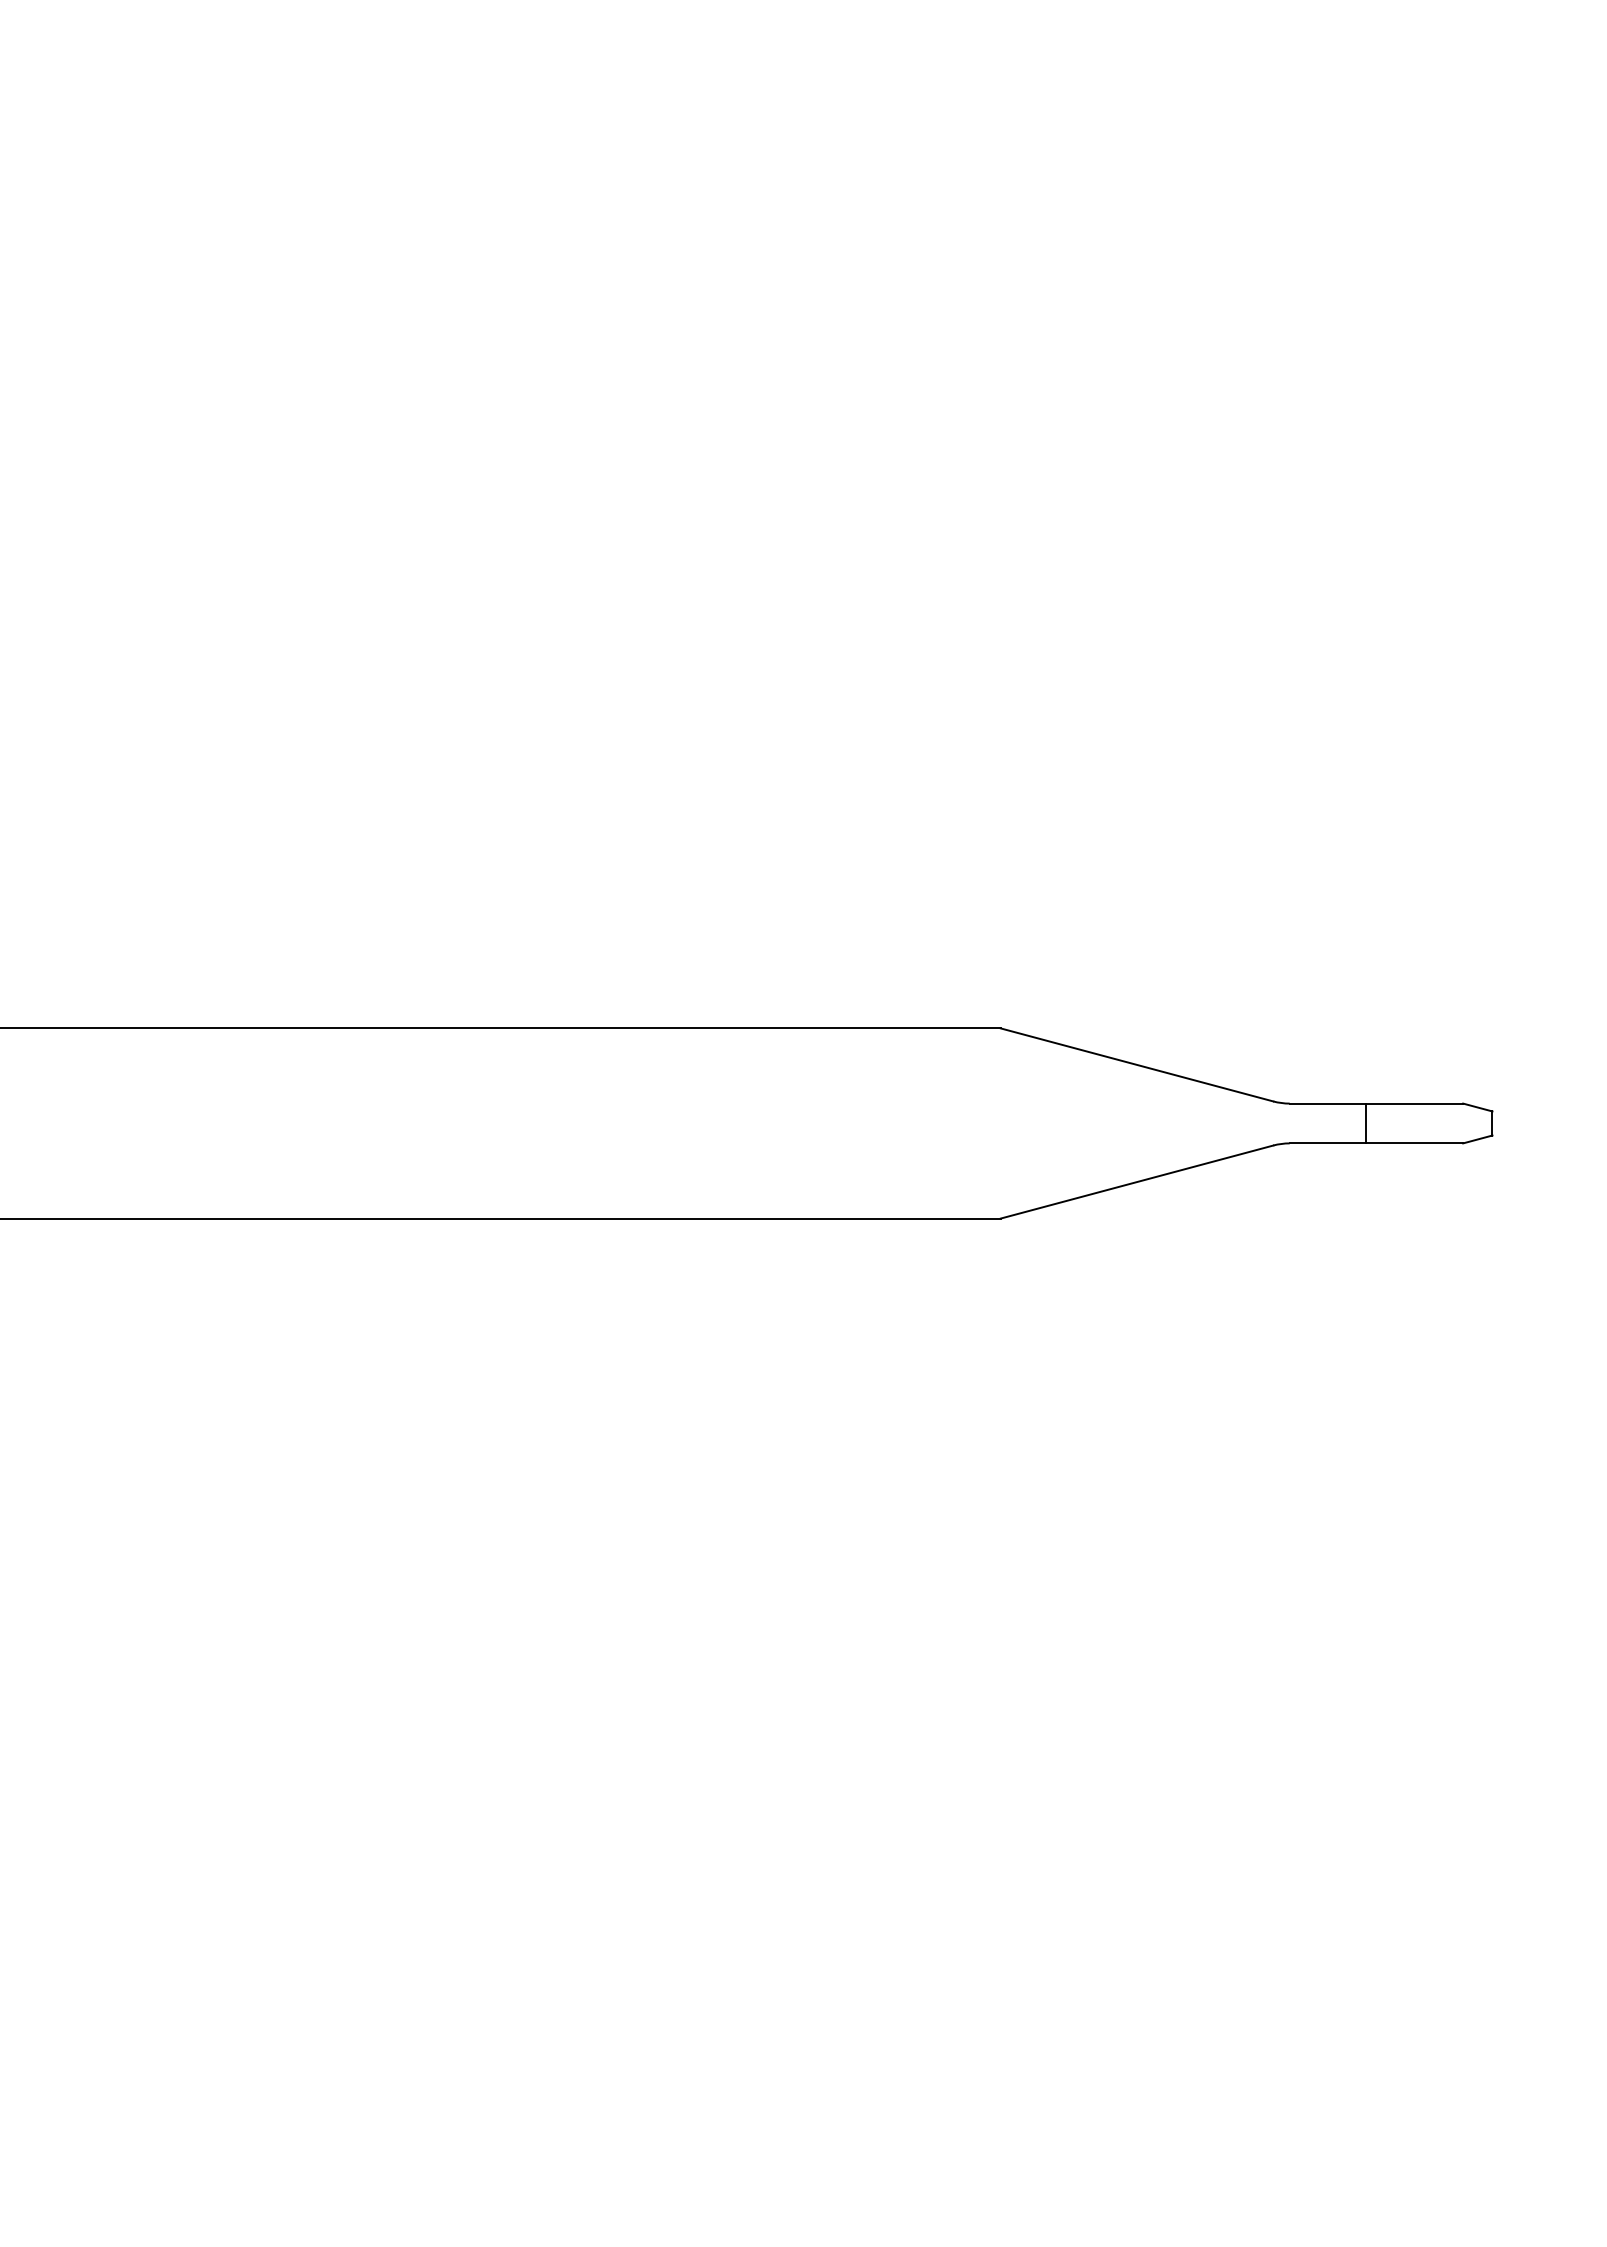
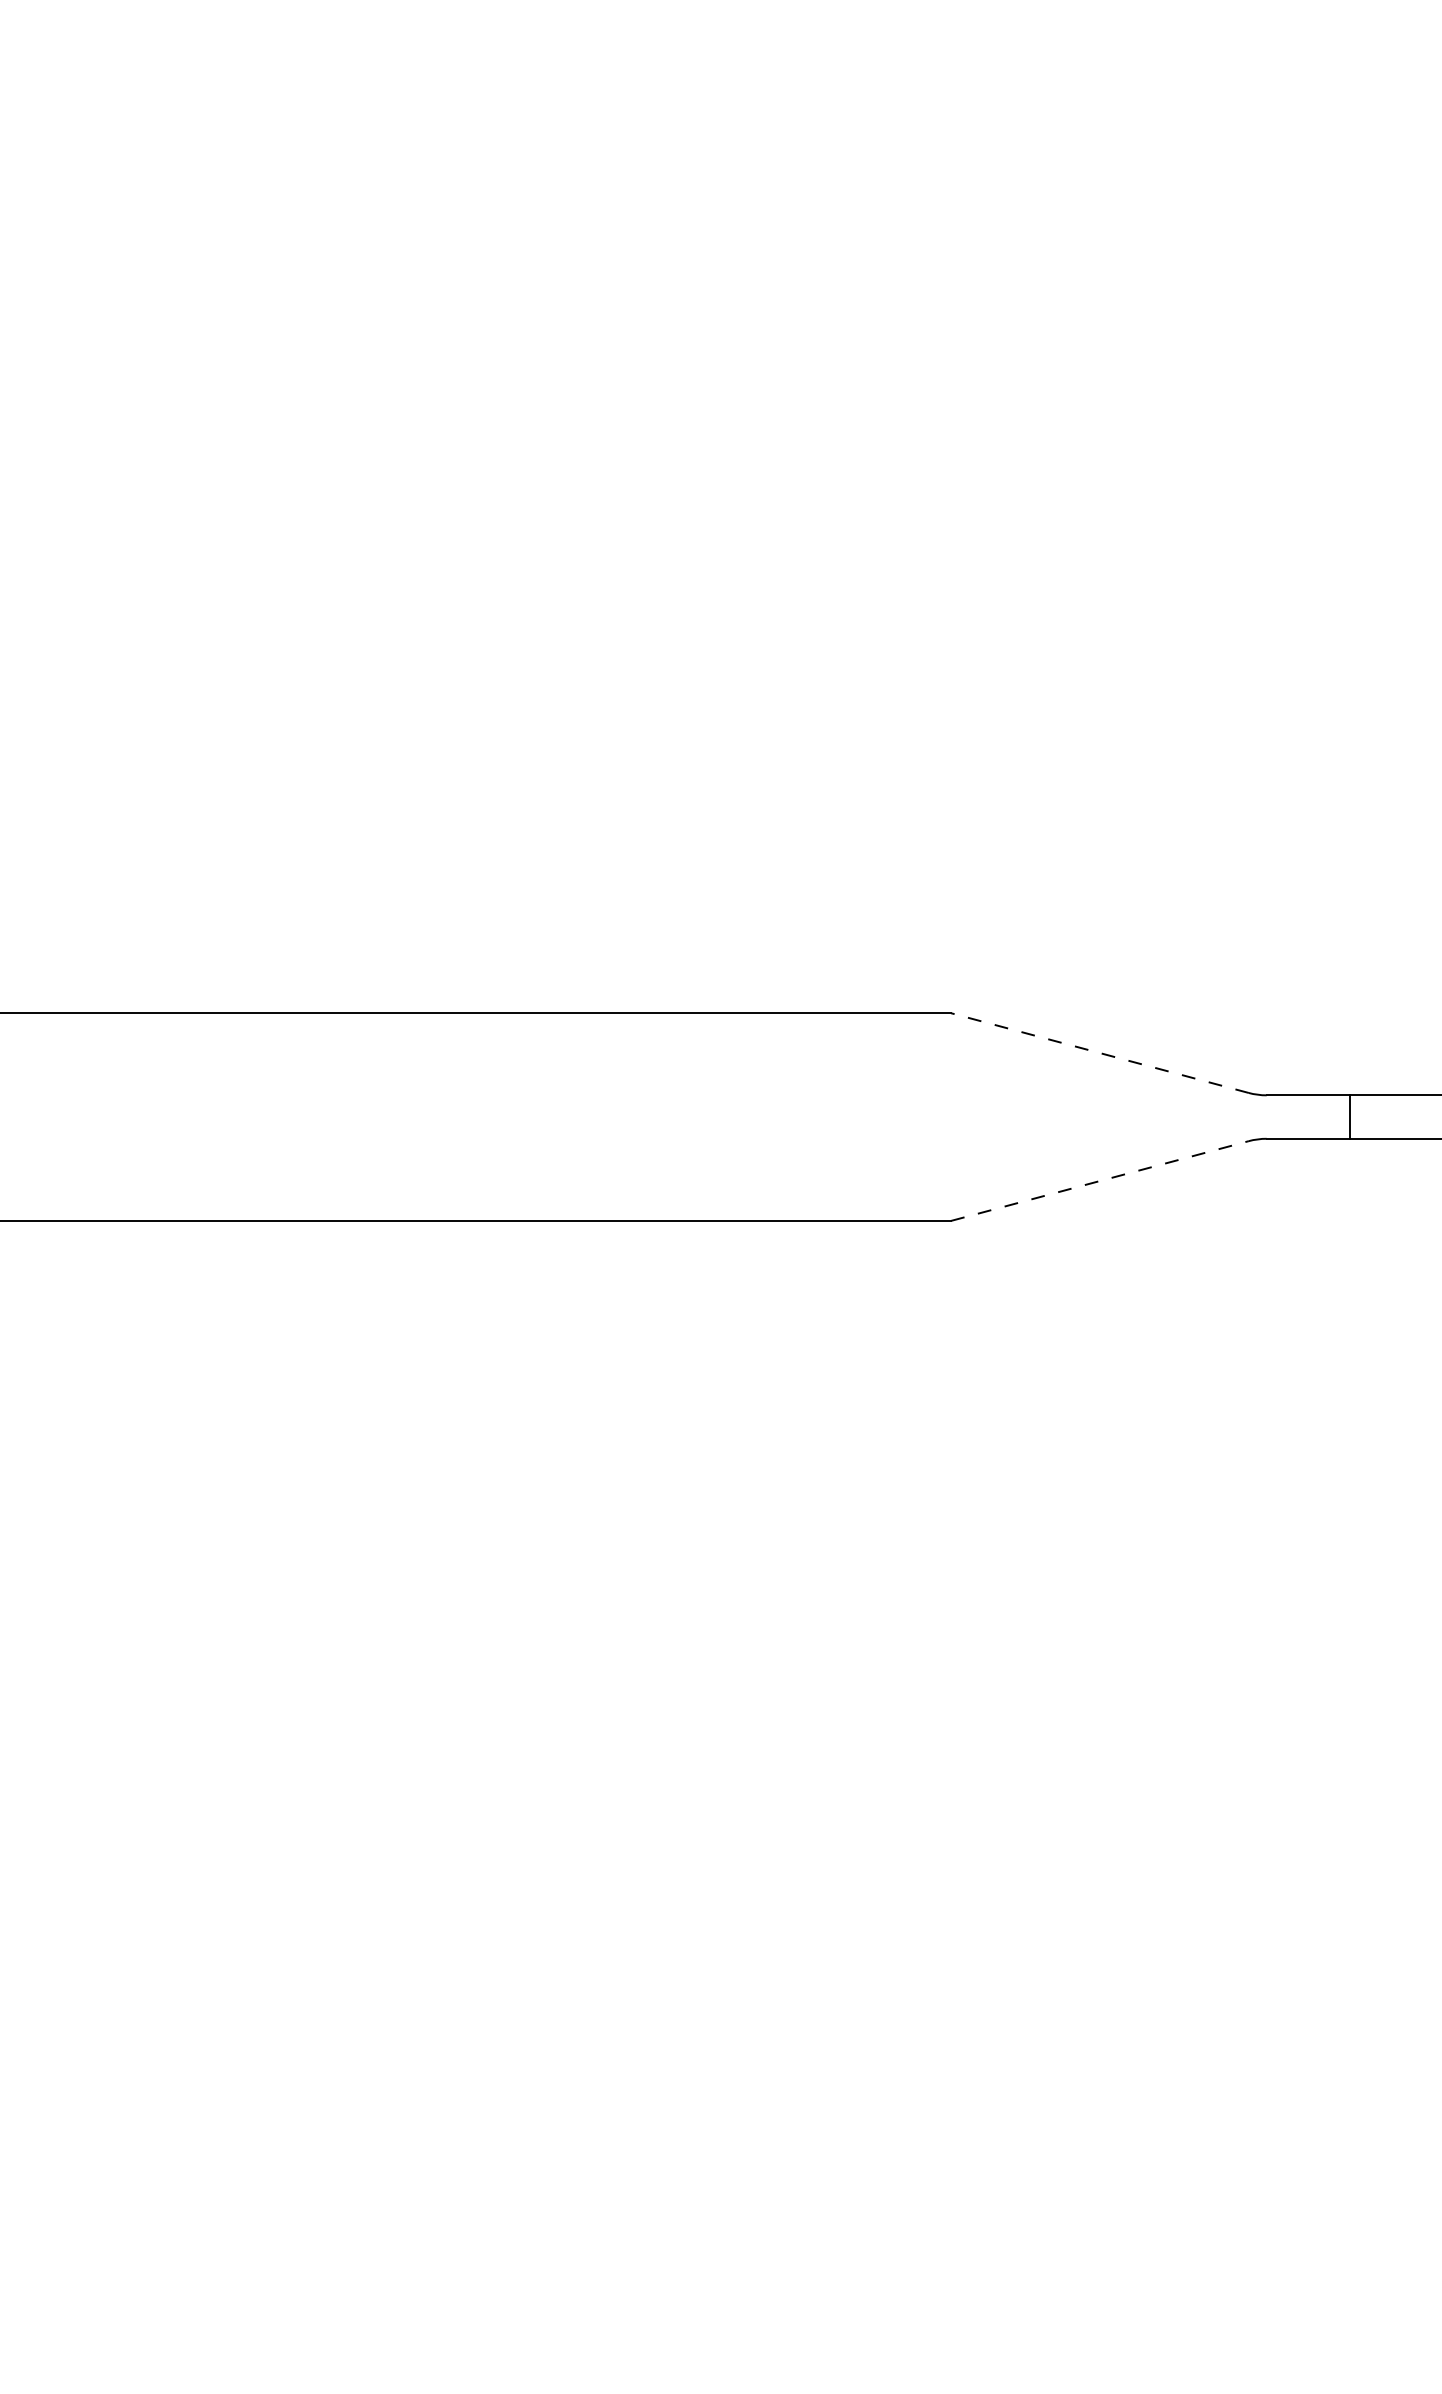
line: (1136, 1064) -> (1099, 1052), solid -> dashed
line: (1137, 1181) -> (1100, 1180), solid -> dashed

